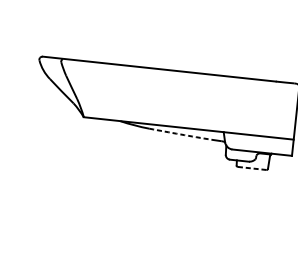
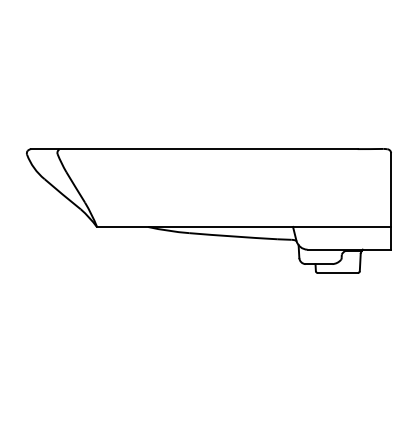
arc: (180, 134) -> (233, 236), dashed -> solid
line: (252, 168) -> (338, 273), dashed -> solid

